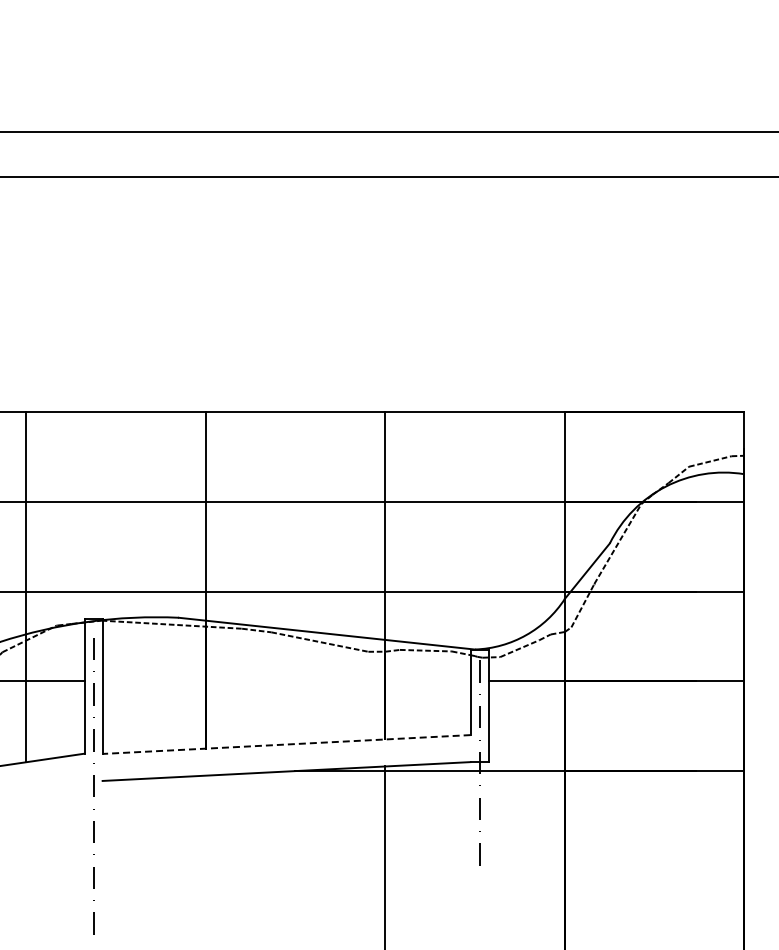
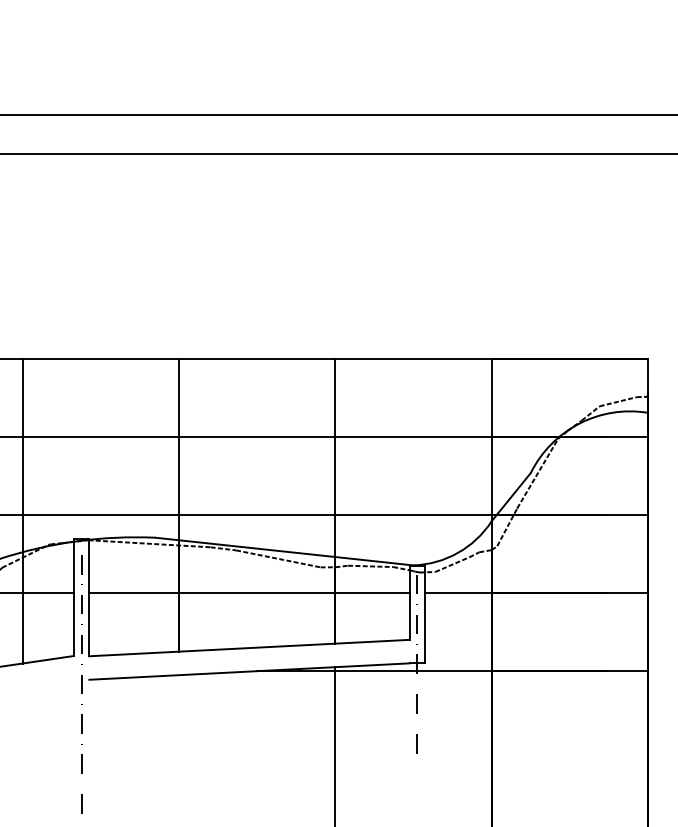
line: (286, 681) -> (249, 593), added
line: (286, 744) -> (249, 648), dashed -> solid

